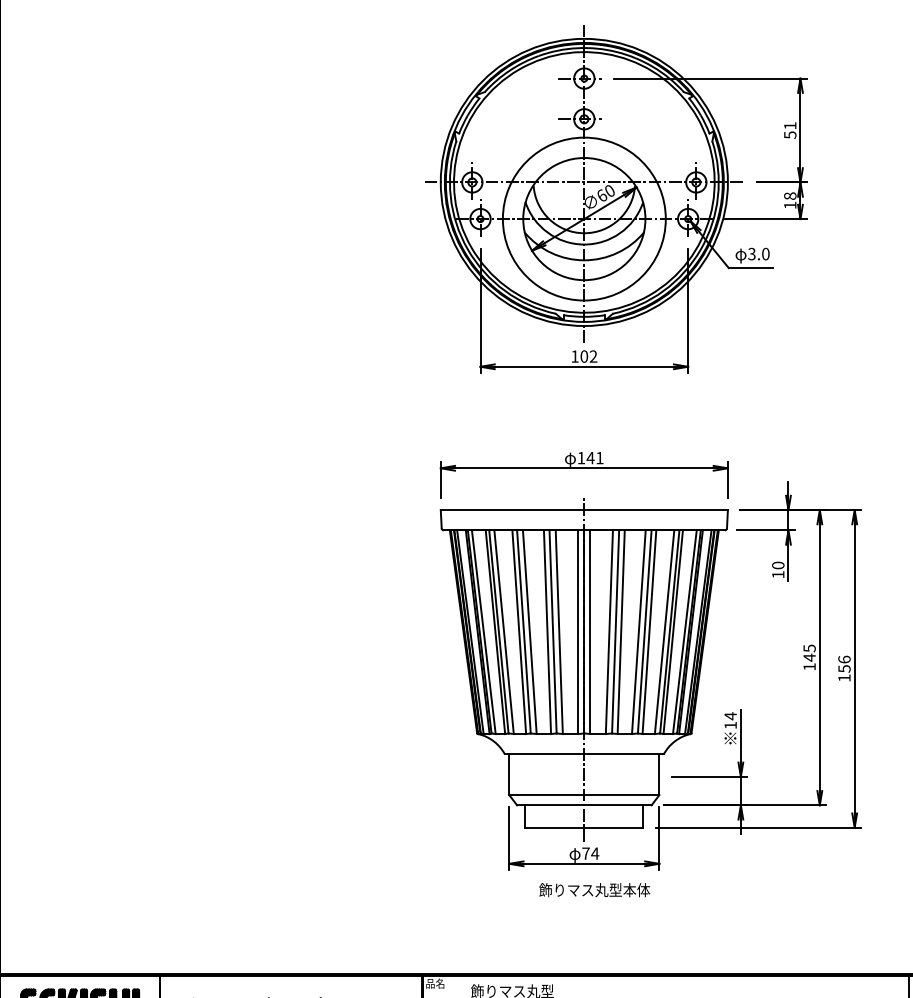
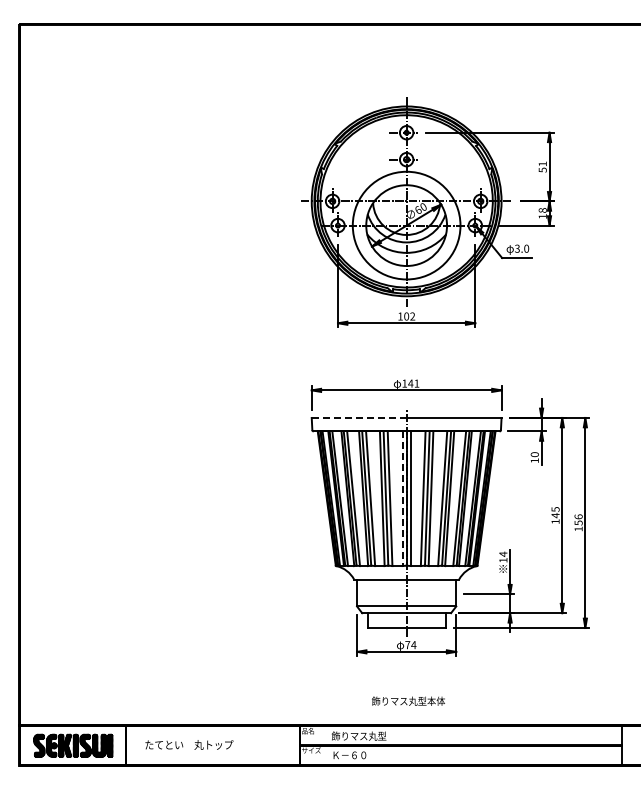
line: (513, 509) -> (359, 417), solid -> dashed
line: (578, 633) -> (402, 499), solid -> dashed
text: (594, 888) -> (408, 700), moved

